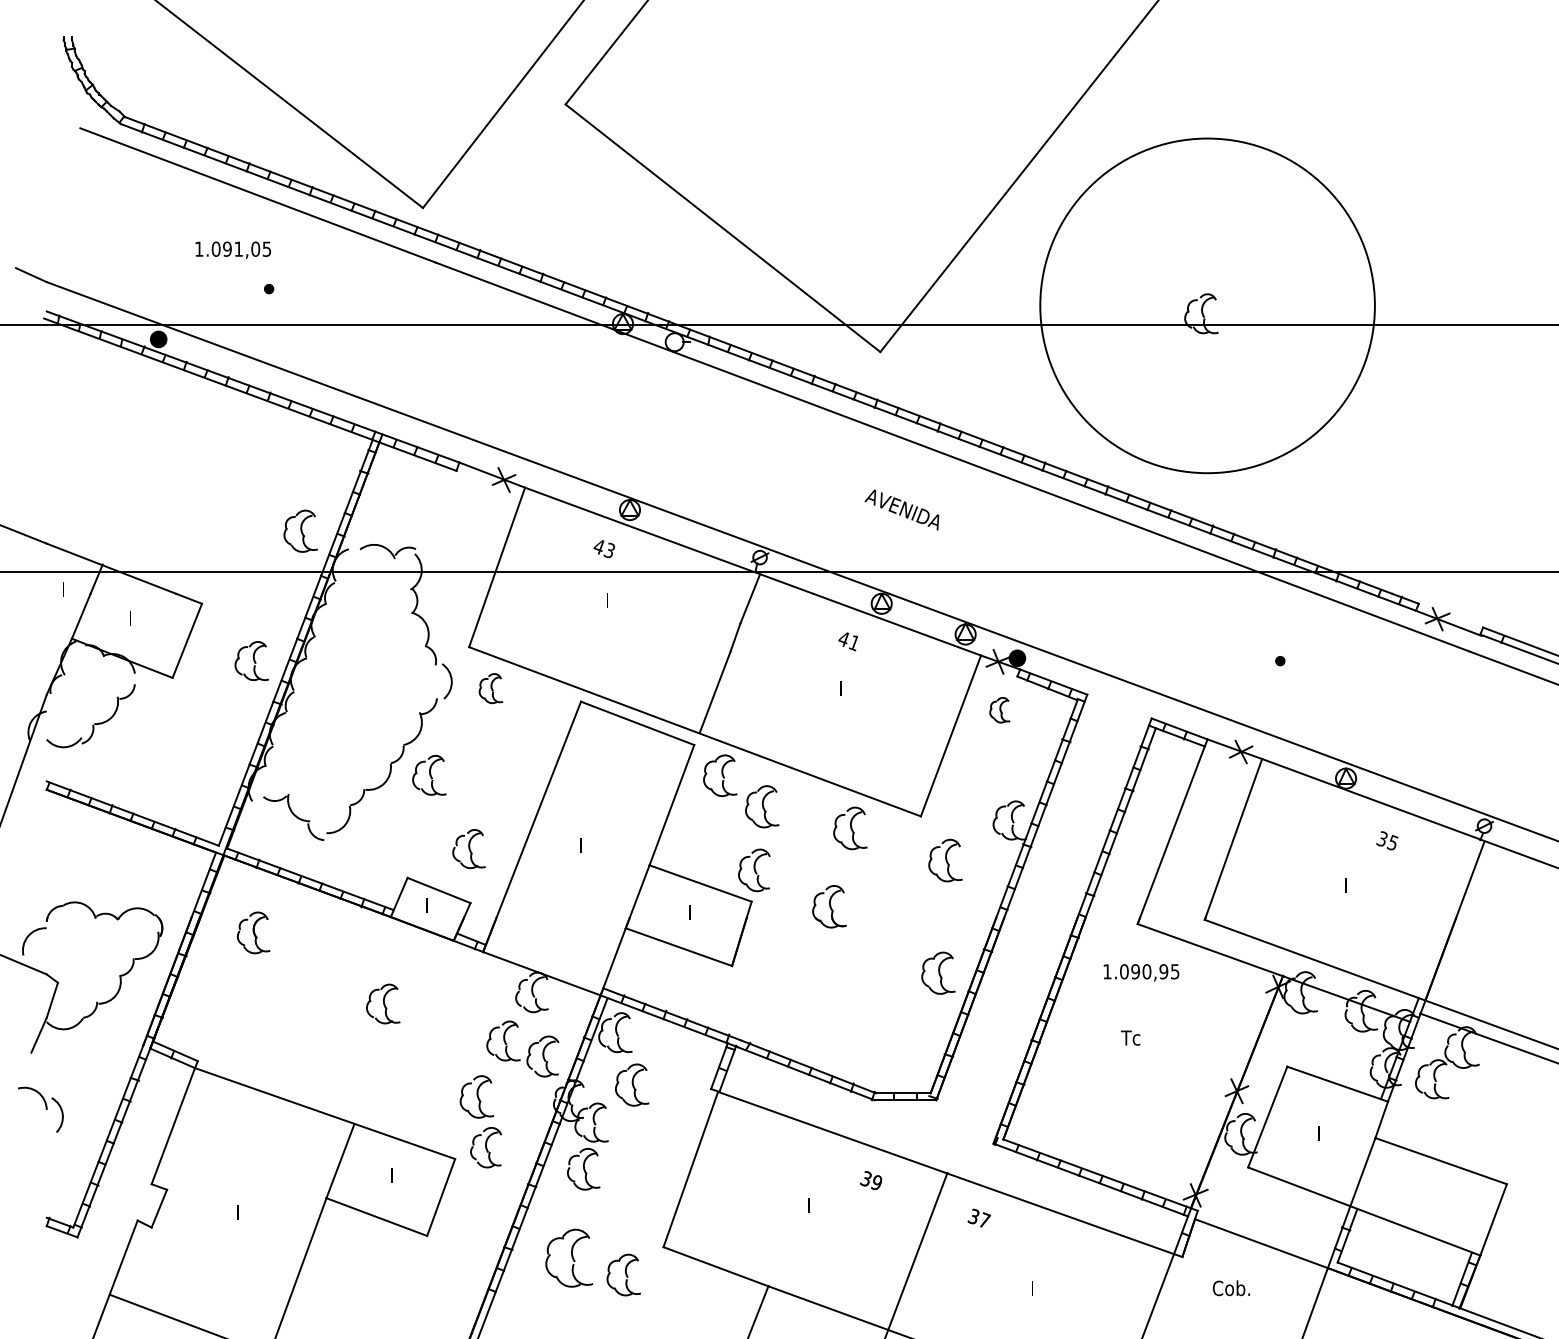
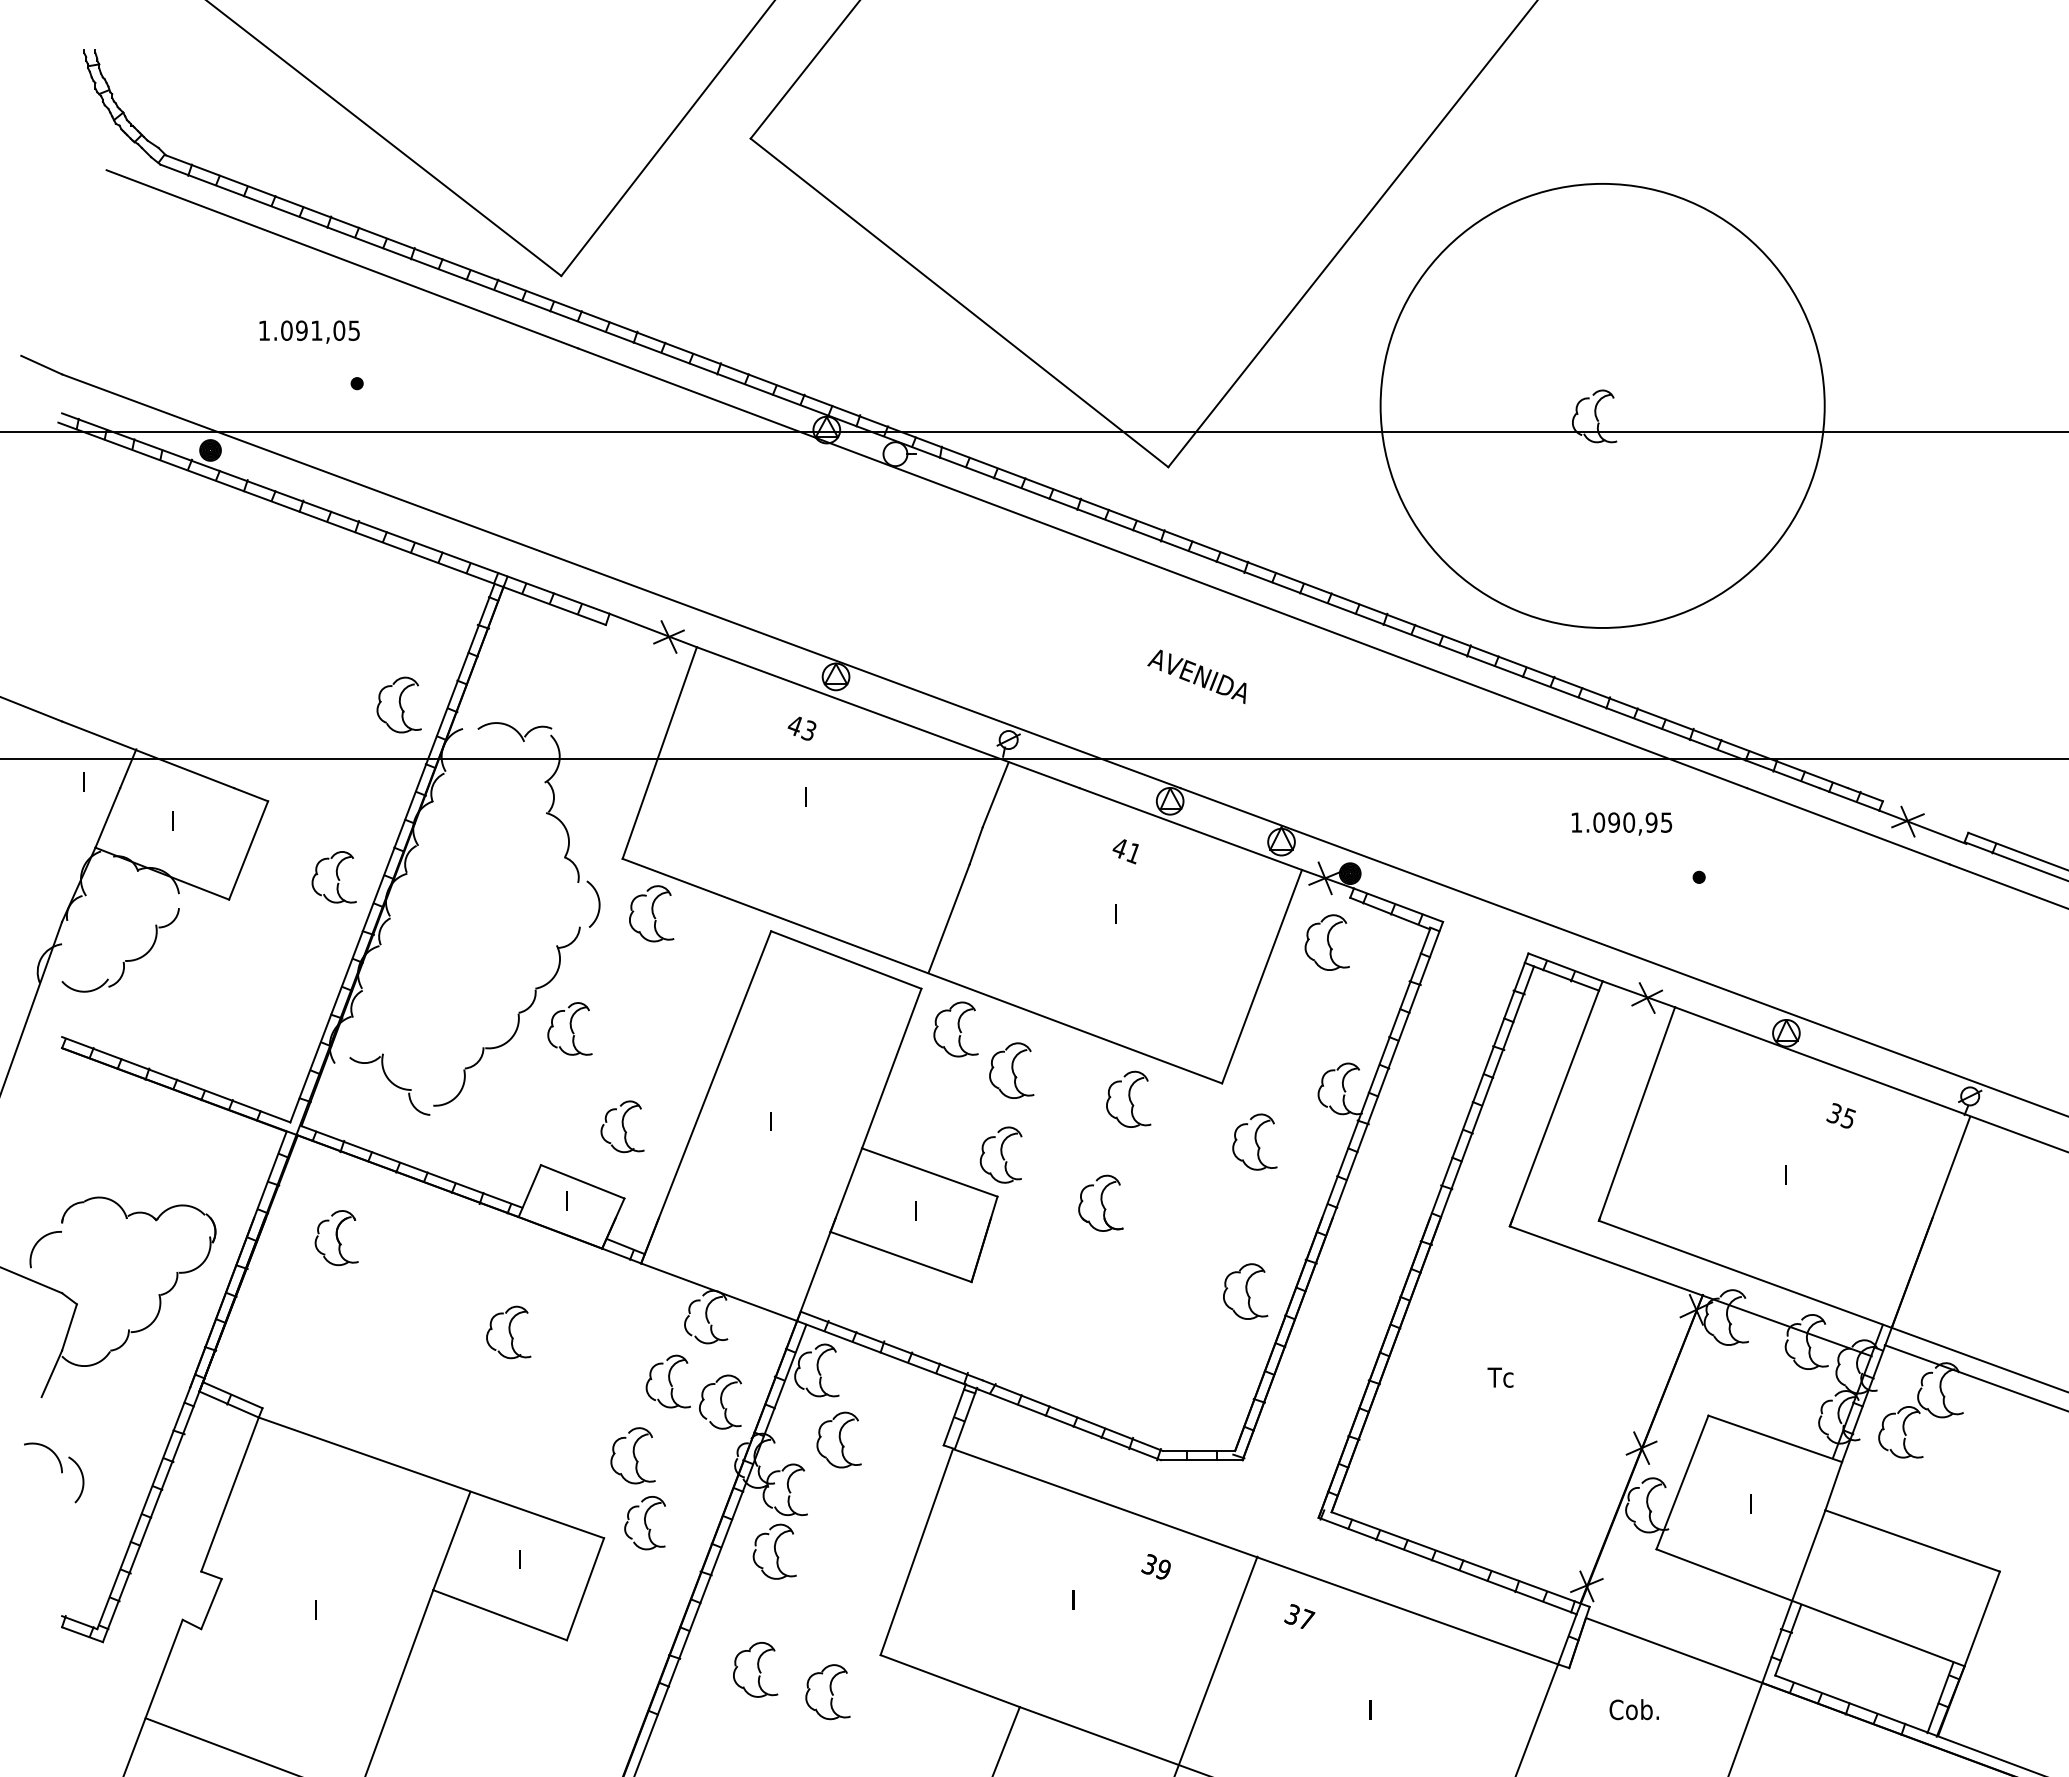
part: (490, 688) -> (651, 913), size x1.43
part: (999, 710) -> (1326, 942), size x1.67
text: (1141, 972) -> (1621, 823), moved
part: (569, 1257) -> (755, 1669), size x0.71

